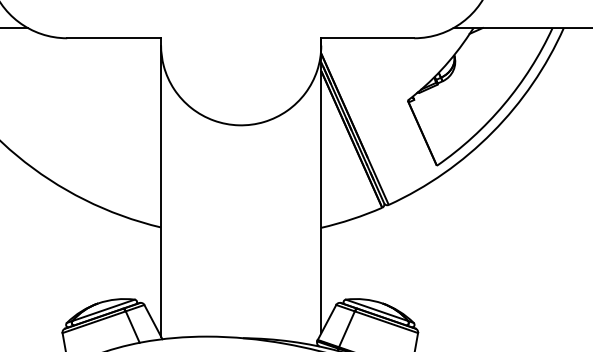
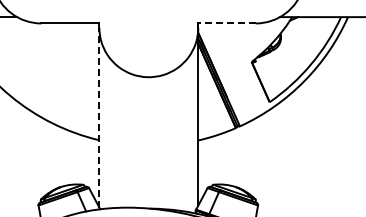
line: (368, 38) -> (227, 23), solid -> dashed
line: (161, 190) -> (99, 117), solid -> dashed

